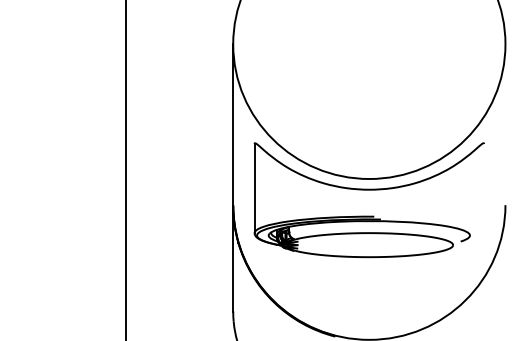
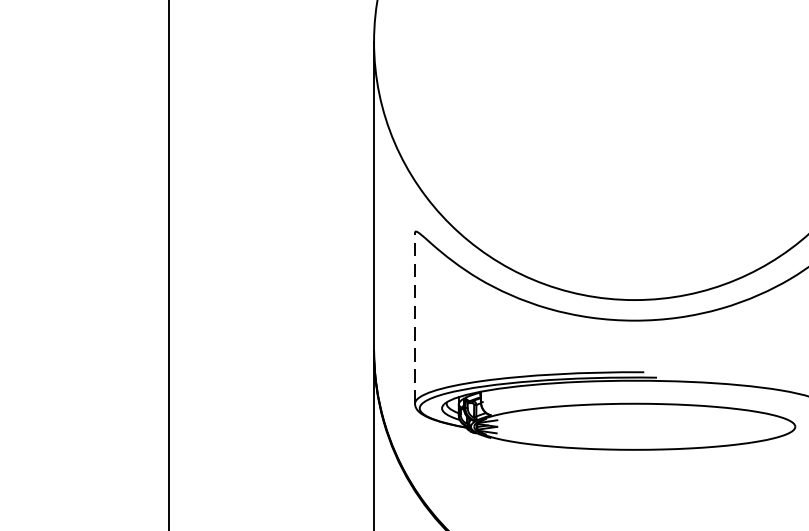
line: (254, 188) -> (414, 318), solid -> dashed

